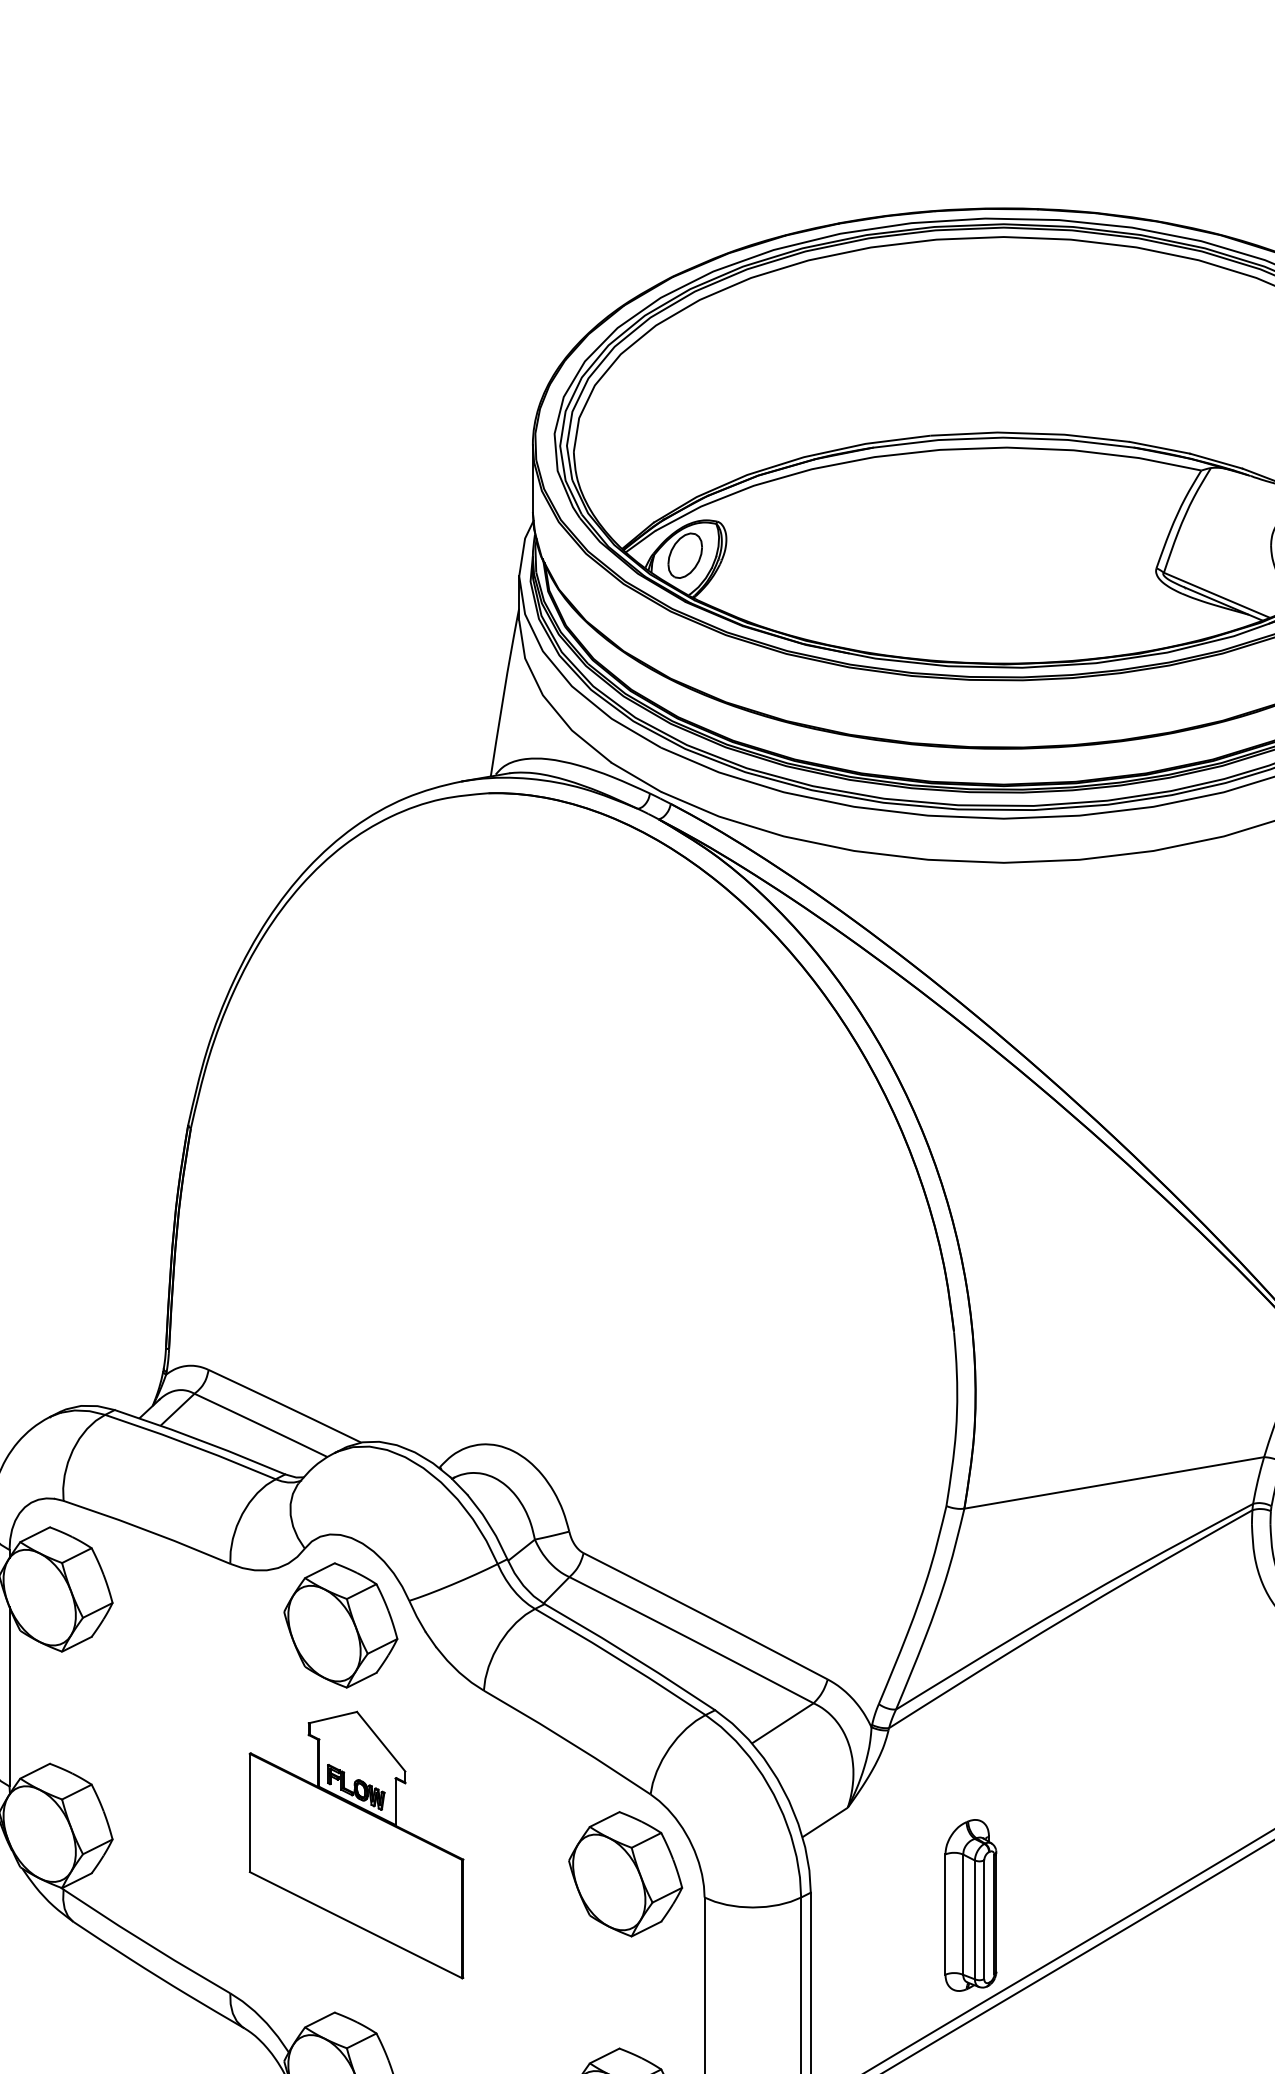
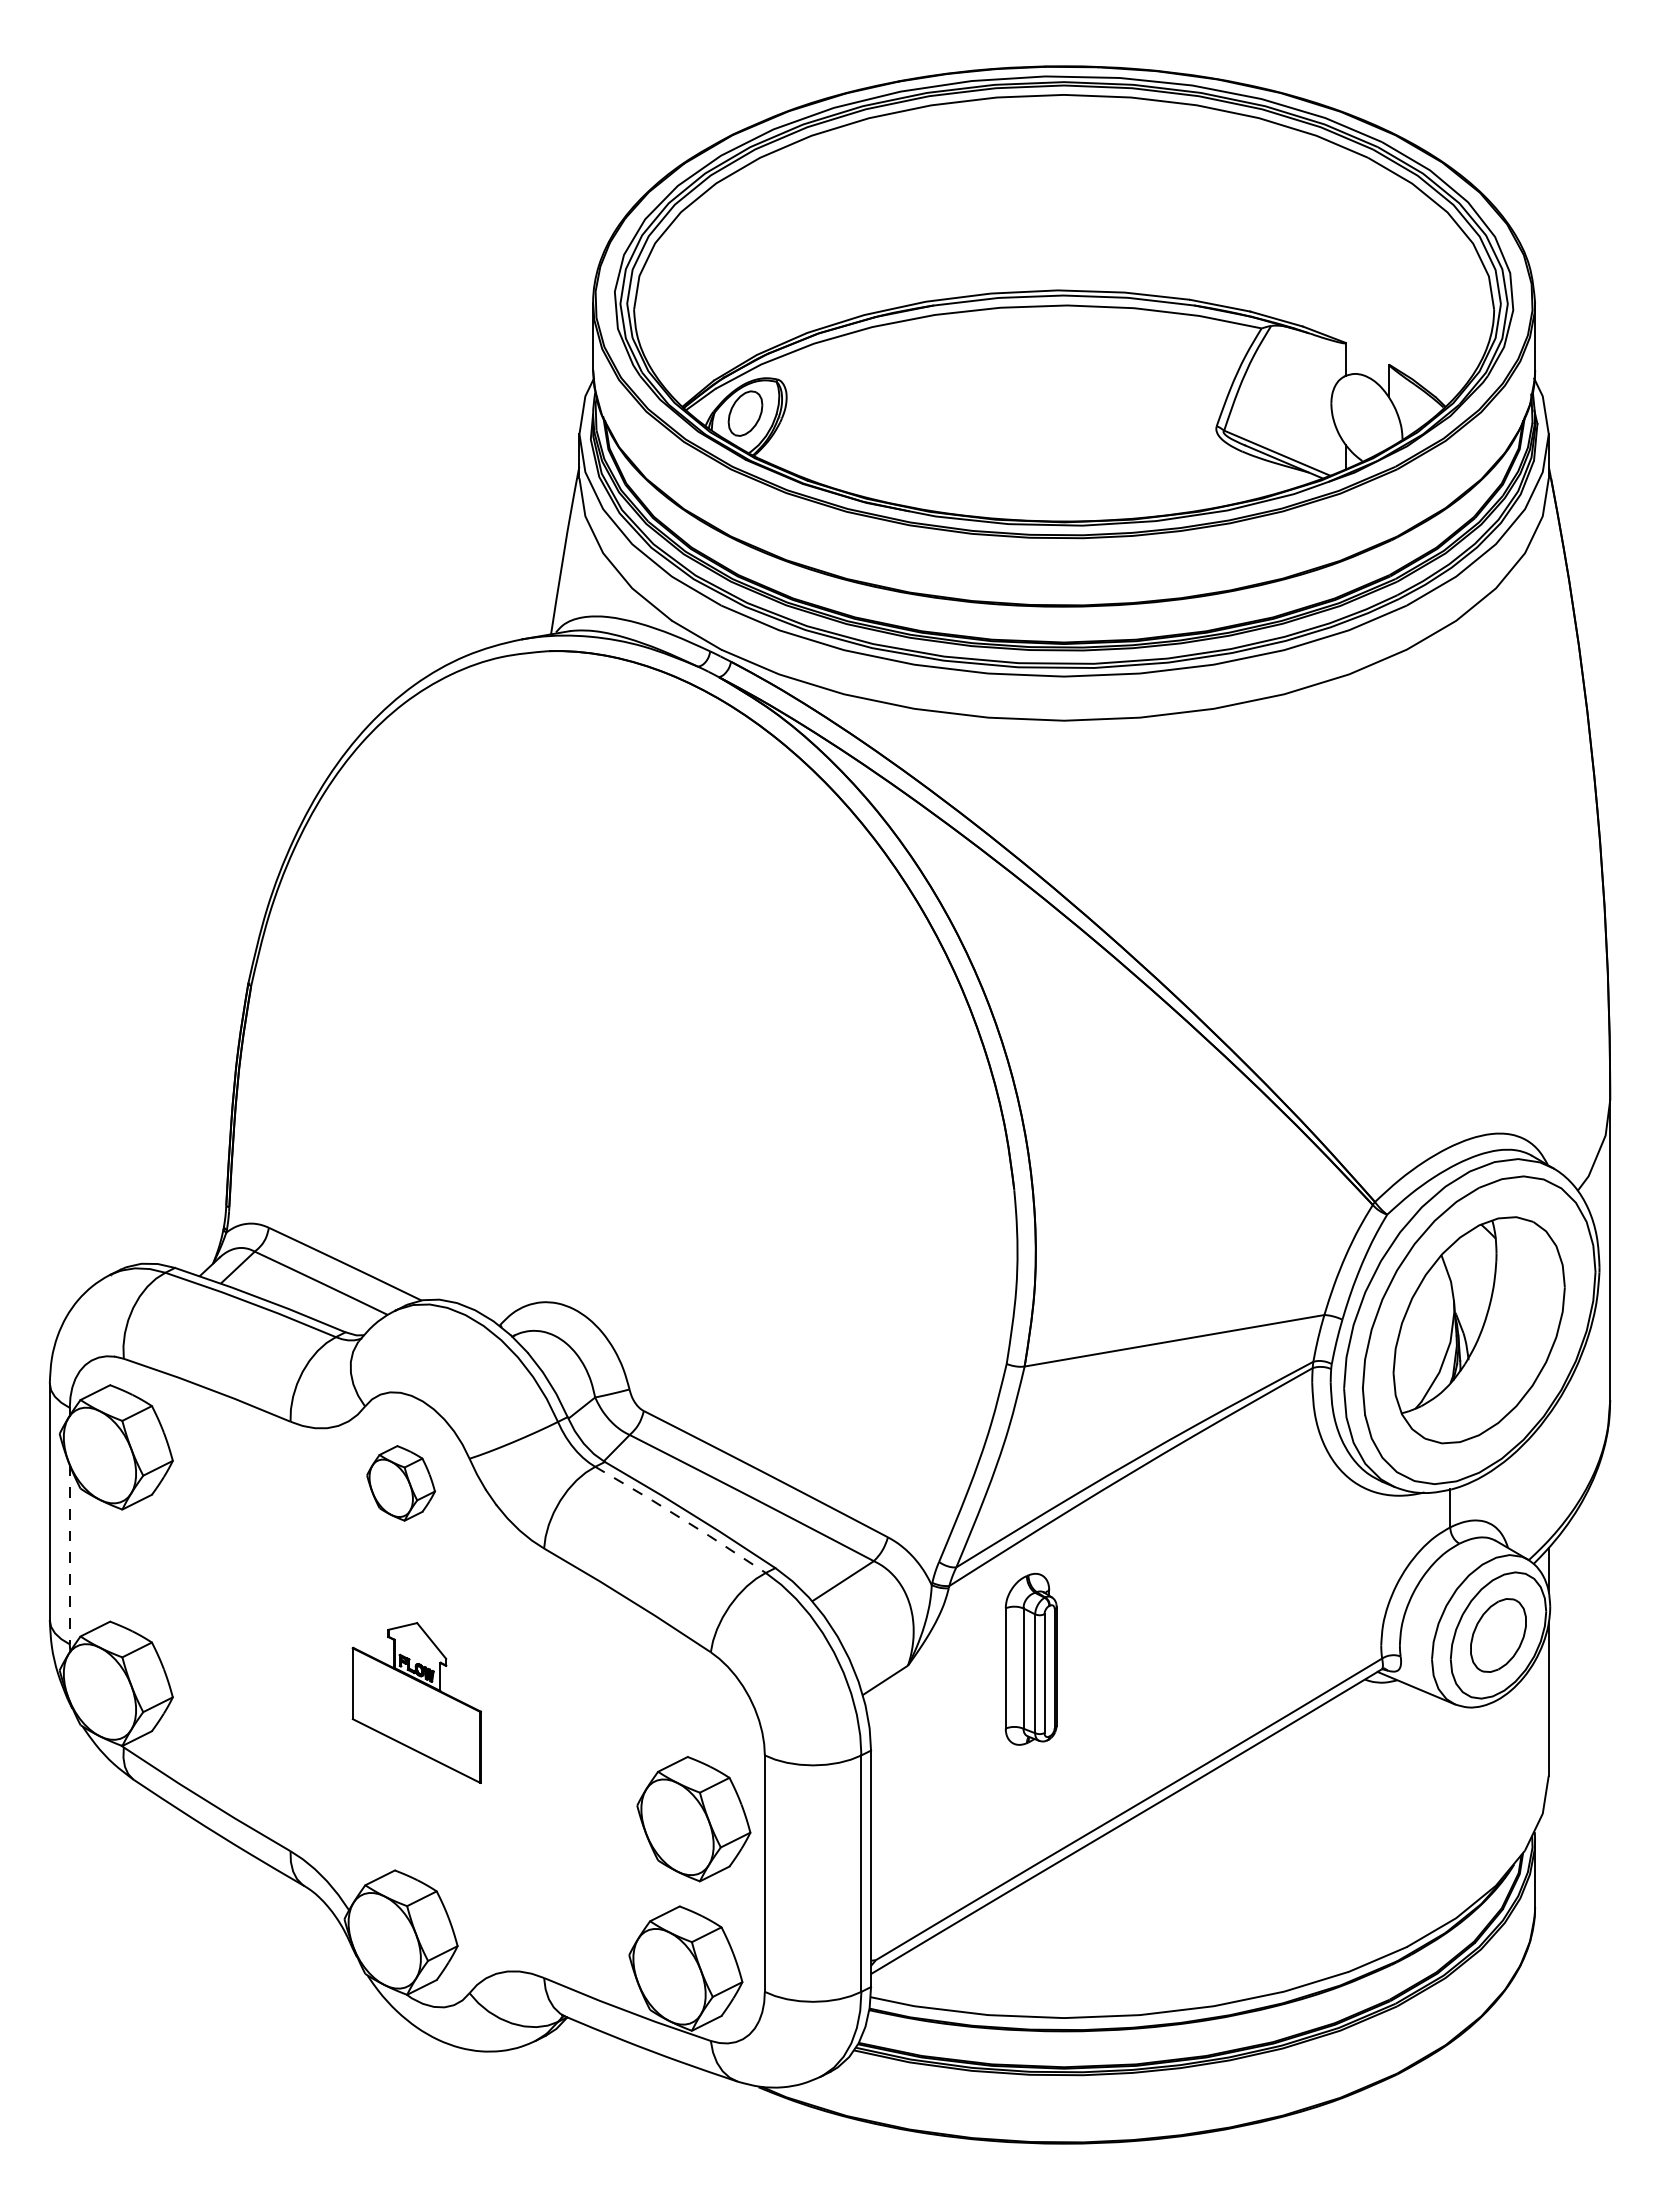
part: (340, 1625) -> (400, 1483), size x0.6
line: (621, 1660) -> (681, 1518), solid -> dashed
line: (9, 1696) -> (69, 1554), solid -> dashed
part: (356, 1844) -> (416, 1702), size x0.6
part: (625, 1874) -> (693, 1819), moved
part: (970, 1904) -> (1030, 1658), moved

